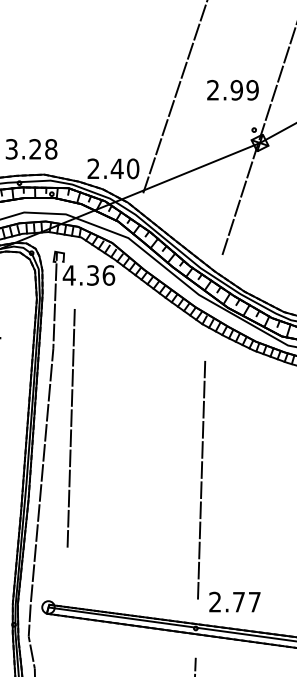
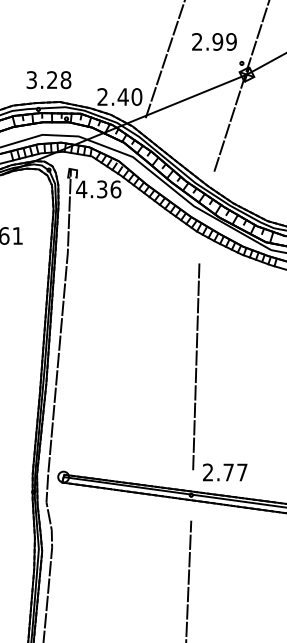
text: (232, 89) -> (214, 41), moved
line: (71, 426) -> (83, 320), removed

